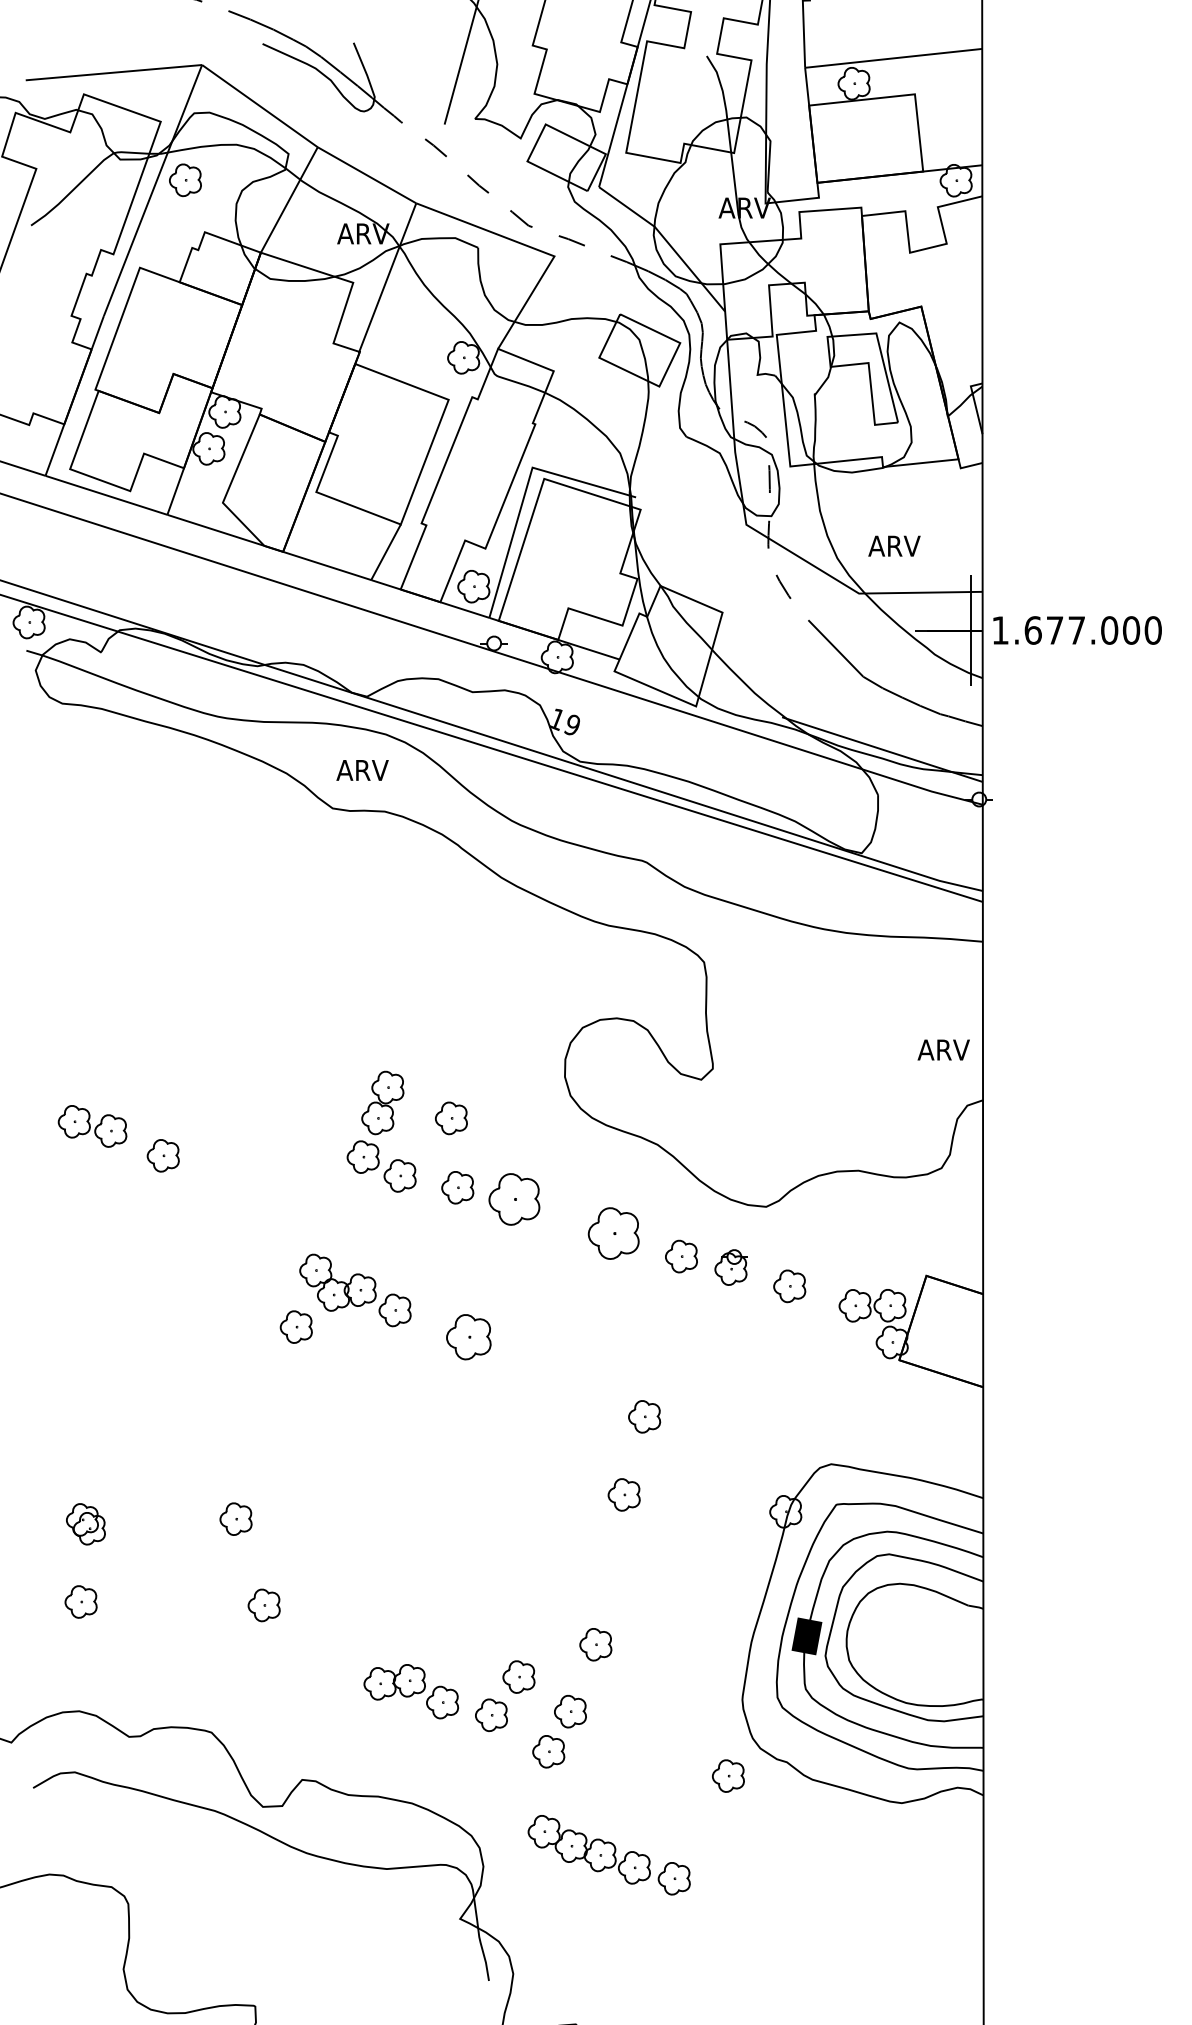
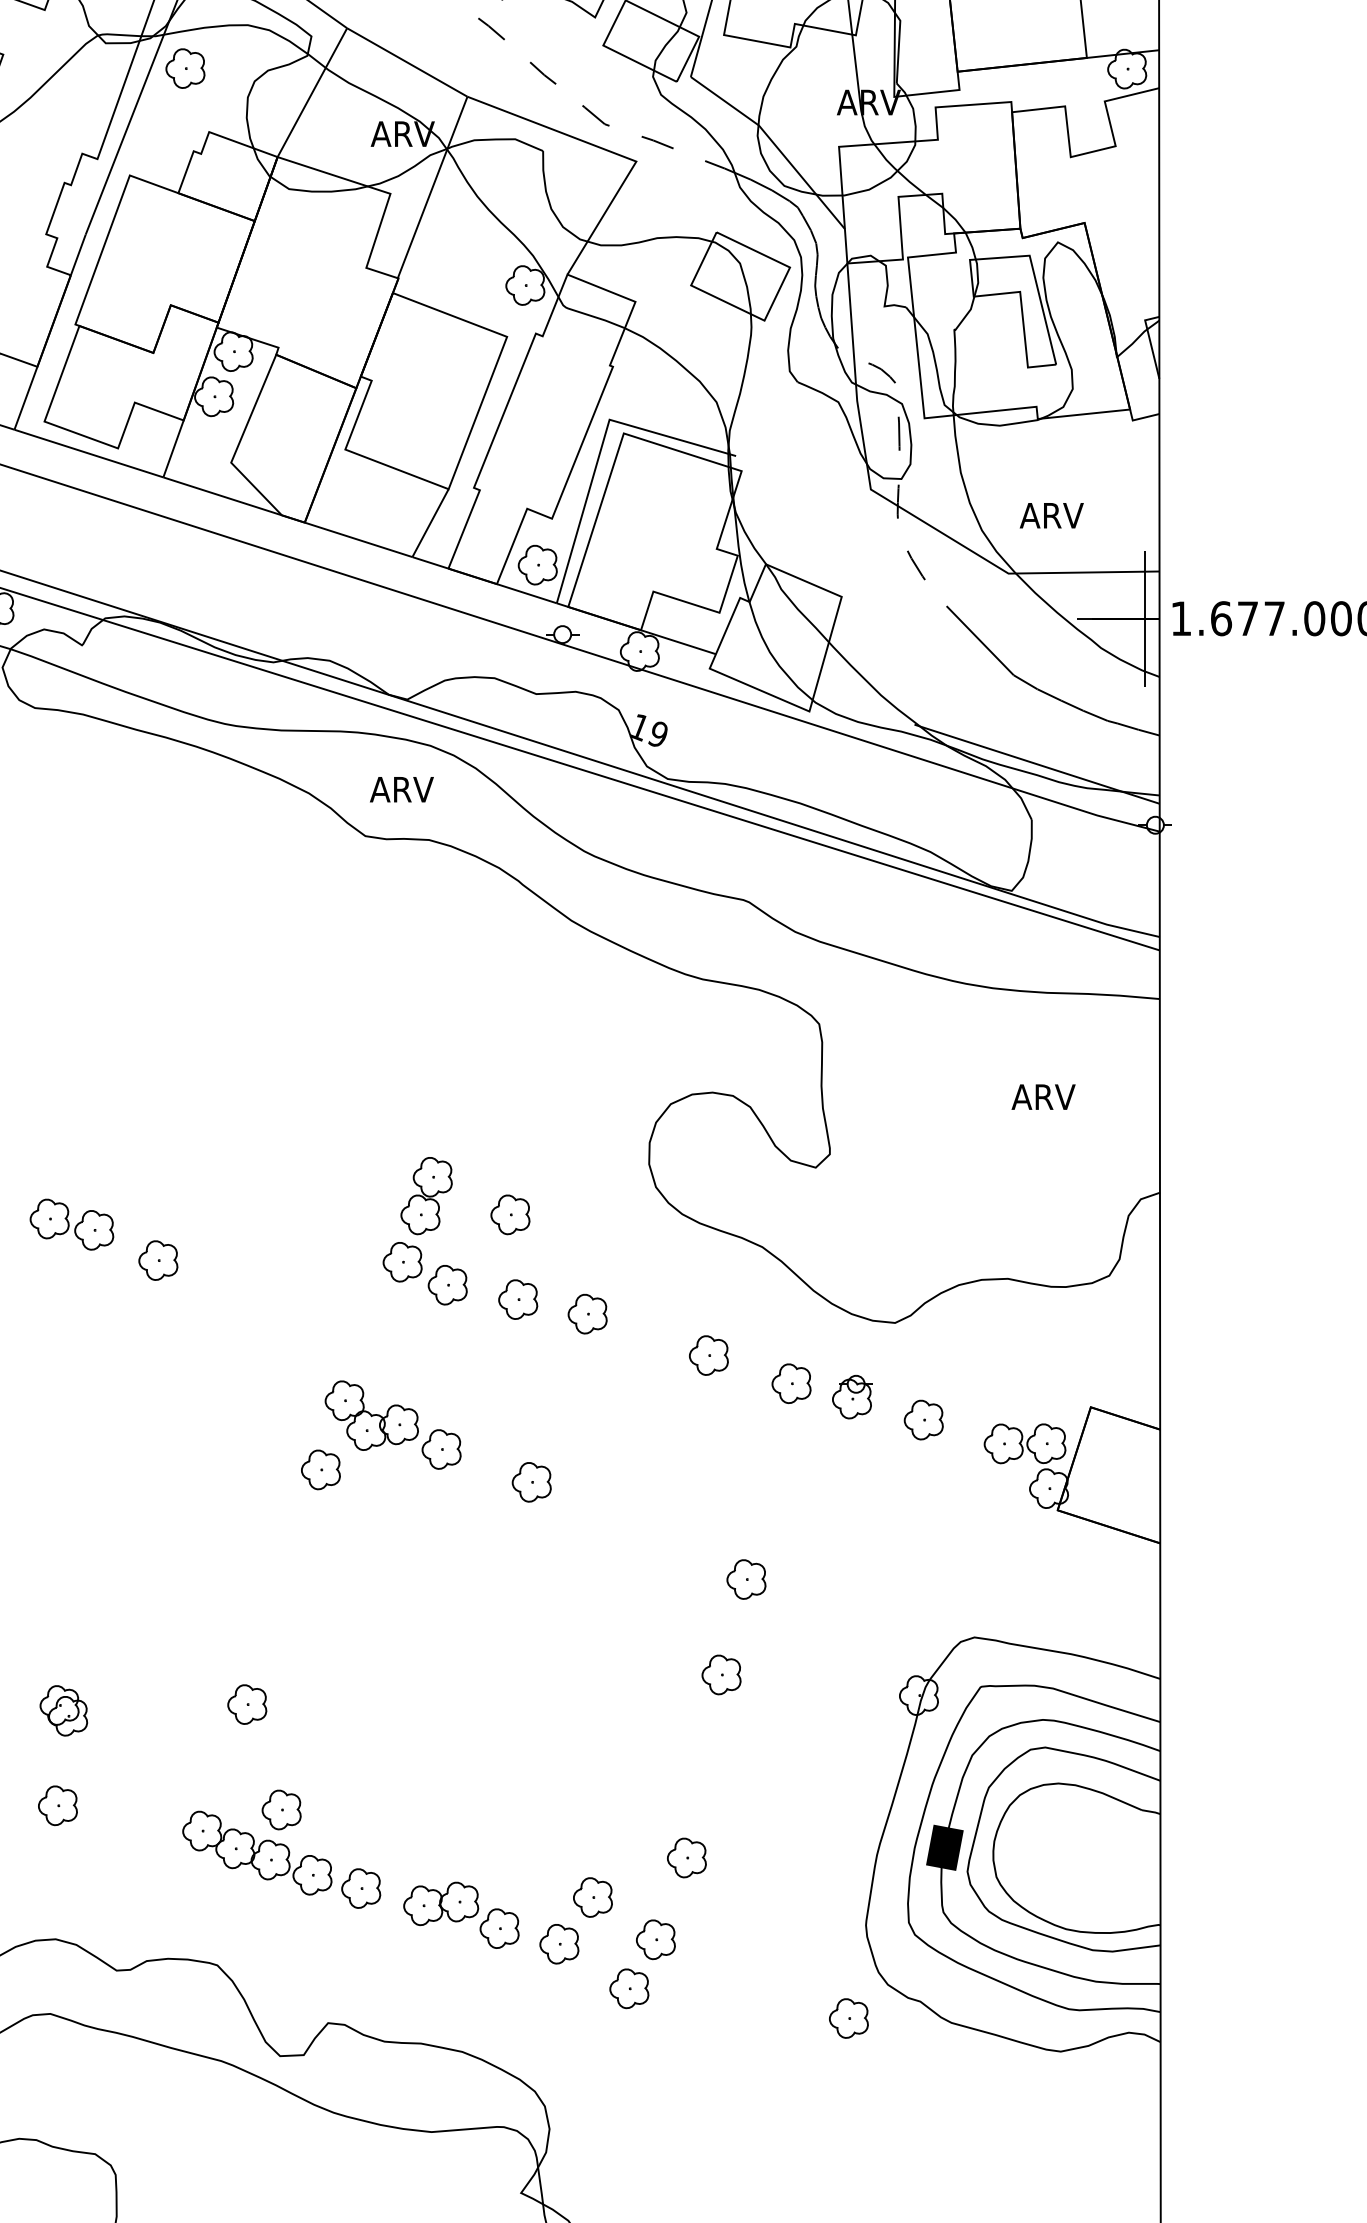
text: (943, 1049) -> (1043, 1096), moved
part: (514, 1199) -> (587, 1313), size x0.62
part: (613, 1233) -> (708, 1355), size x0.62
part: (468, 1337) -> (531, 1482), size x0.71
part: (608, 1855) -> (280, 1860), moved

